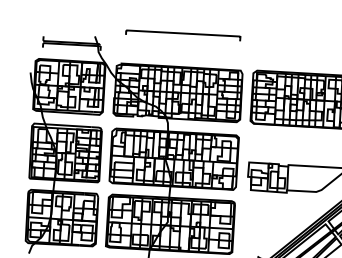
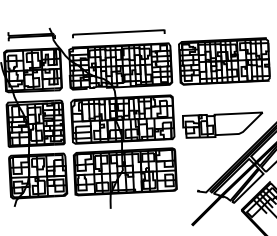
curve: (182, 34) -> (118, 33), moved

